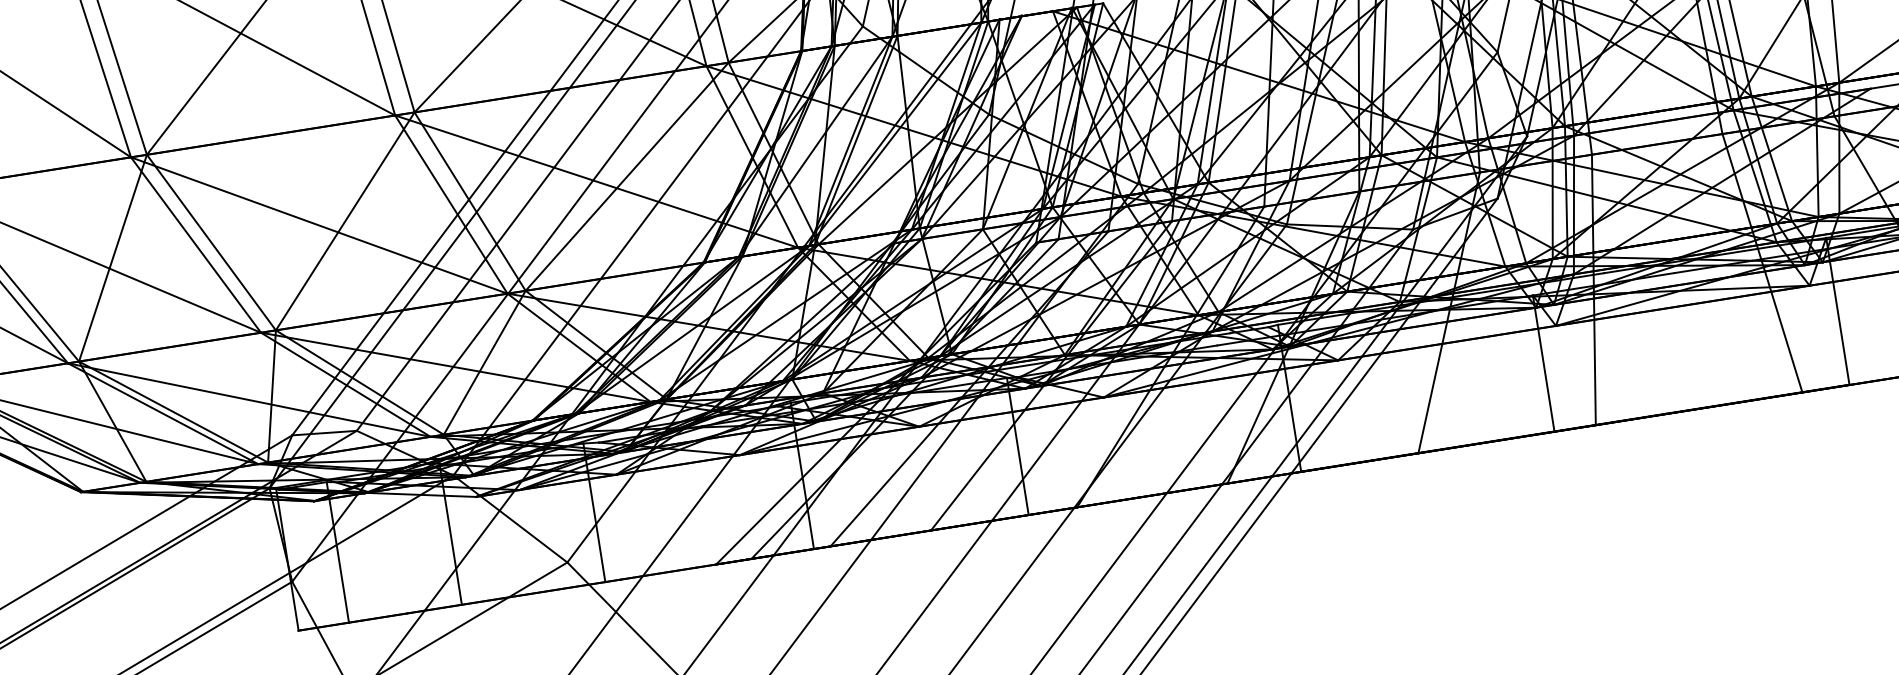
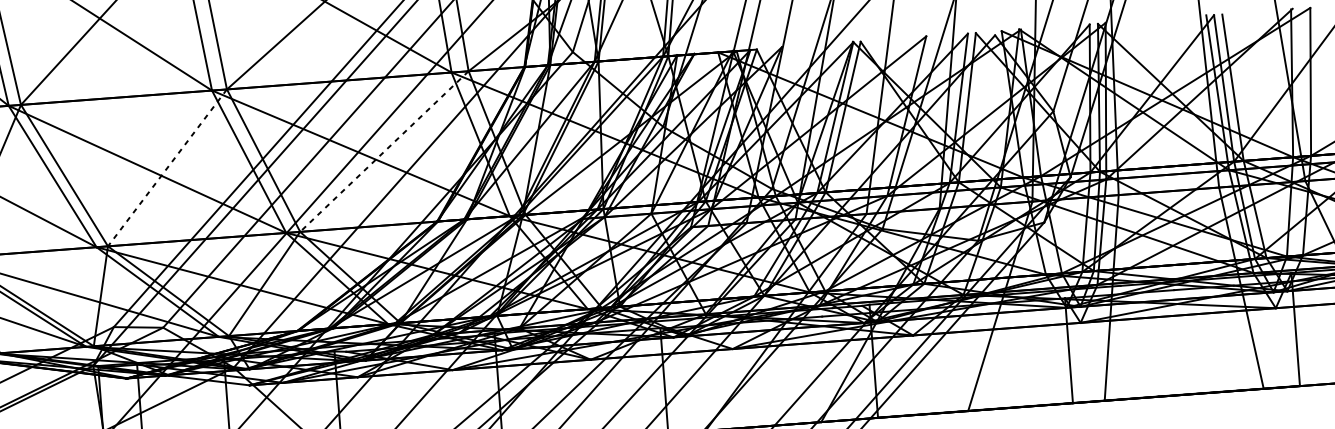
line: (627, 176) -> (384, 151), solid -> dashed
line: (344, 221) -> (166, 167), solid -> dashed

